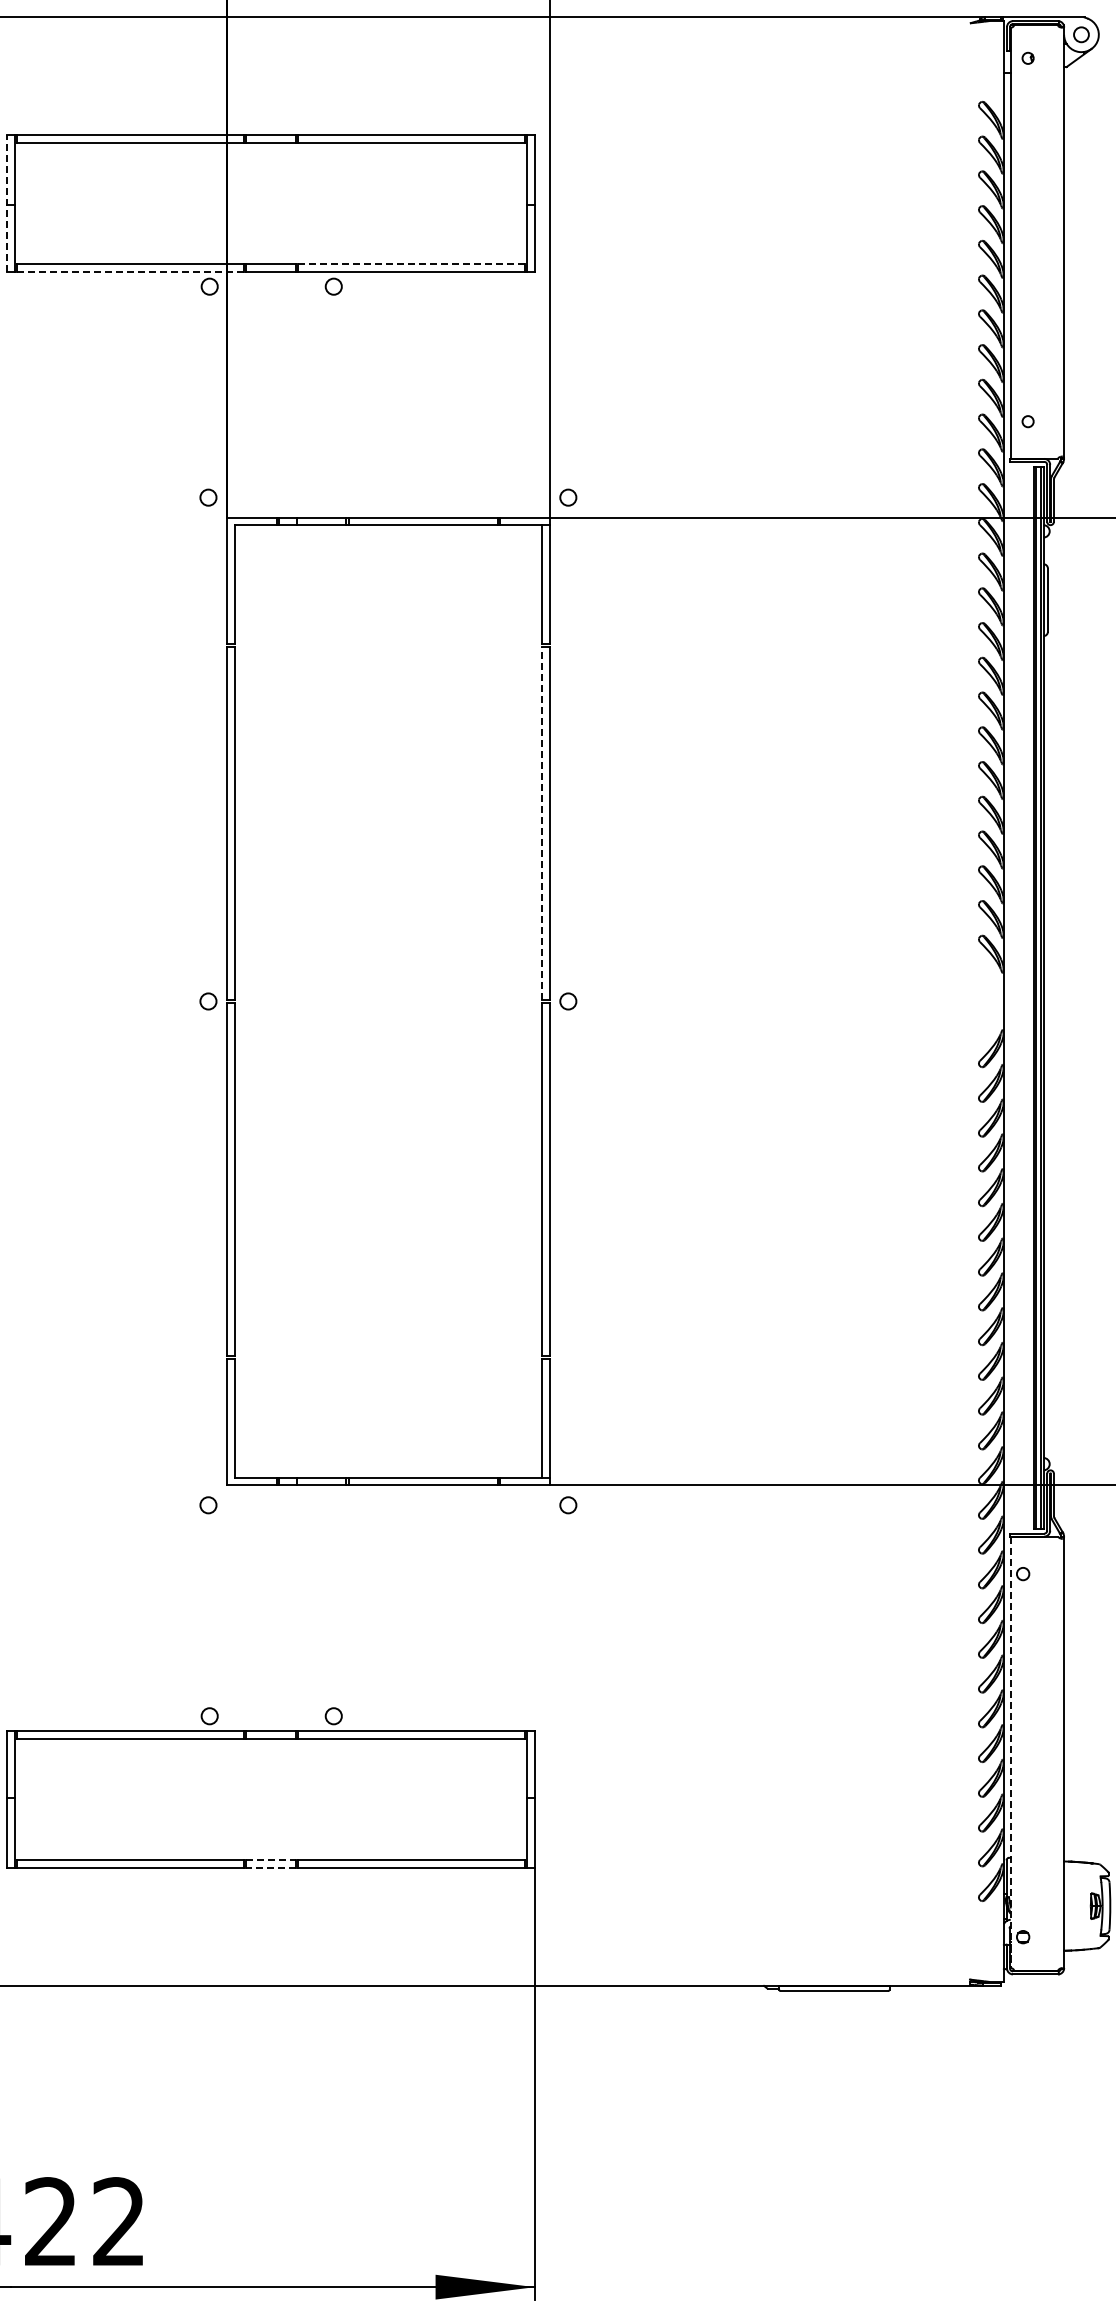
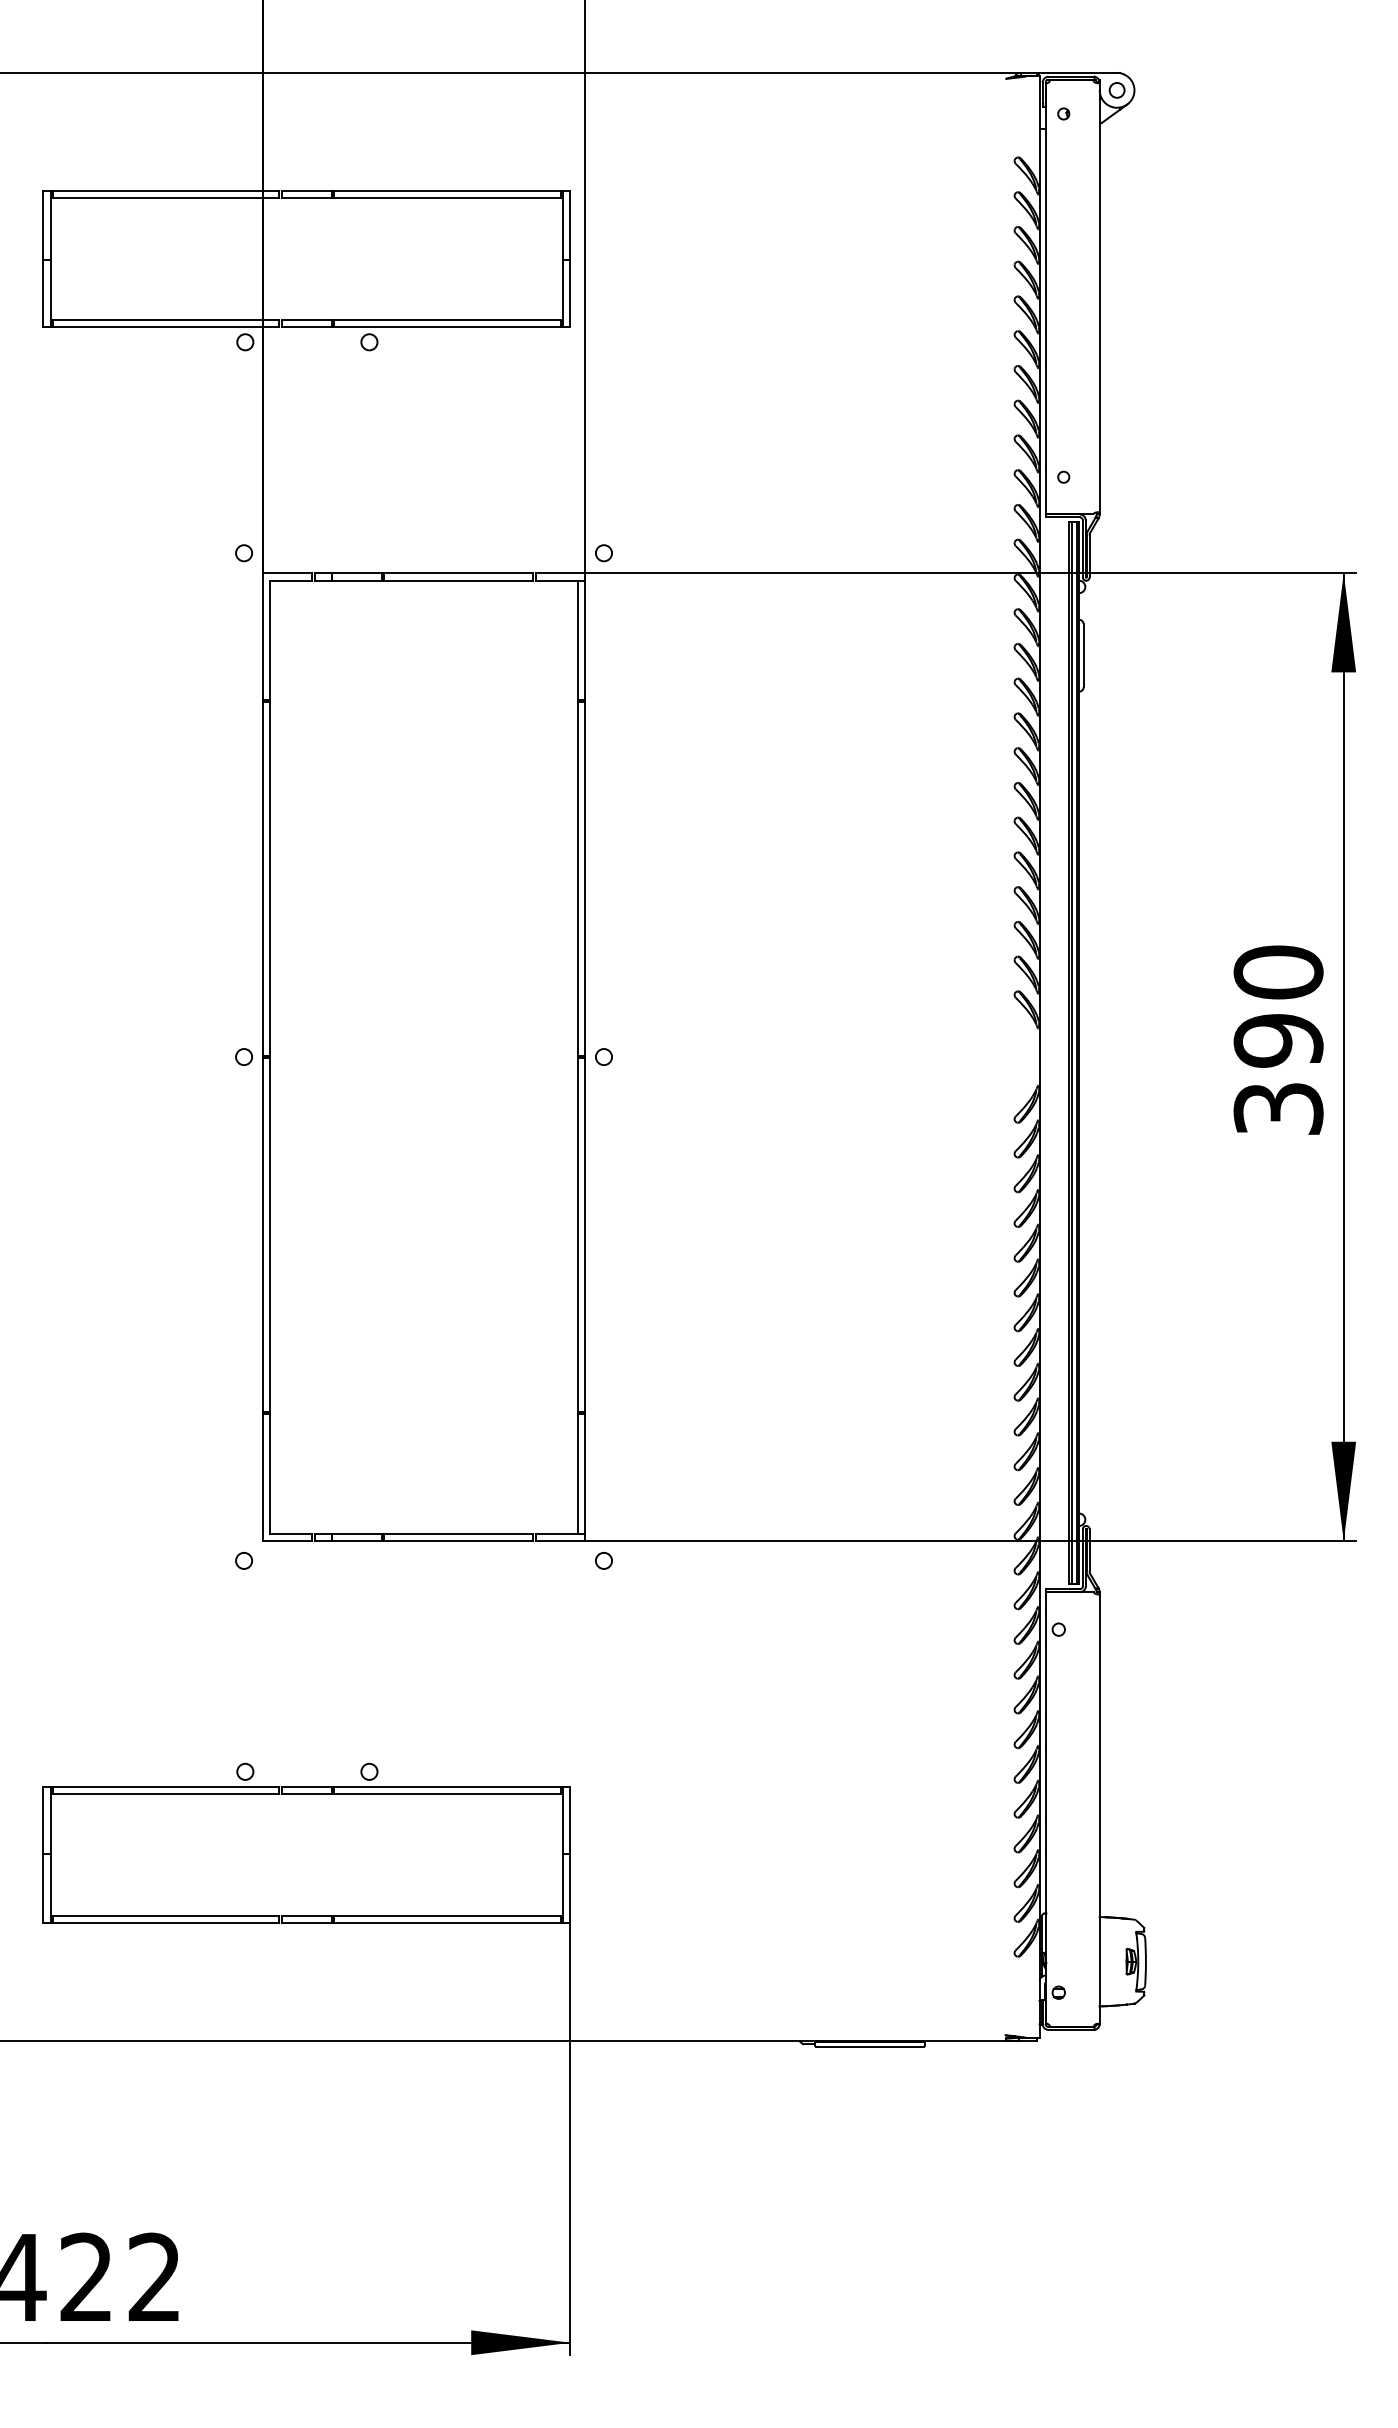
line: (7, 202) -> (43, 258), dashed -> solid
line: (411, 263) -> (447, 319), dashed -> solid
line: (129, 271) -> (165, 327), dashed -> solid
line: (541, 823) -> (577, 879), dashed -> solid
line: (1010, 1752) -> (1046, 1808), dashed -> solid
line: (270, 1859) -> (306, 1915), dashed -> solid
line: (270, 1867) -> (306, 1923), dashed -> solid

